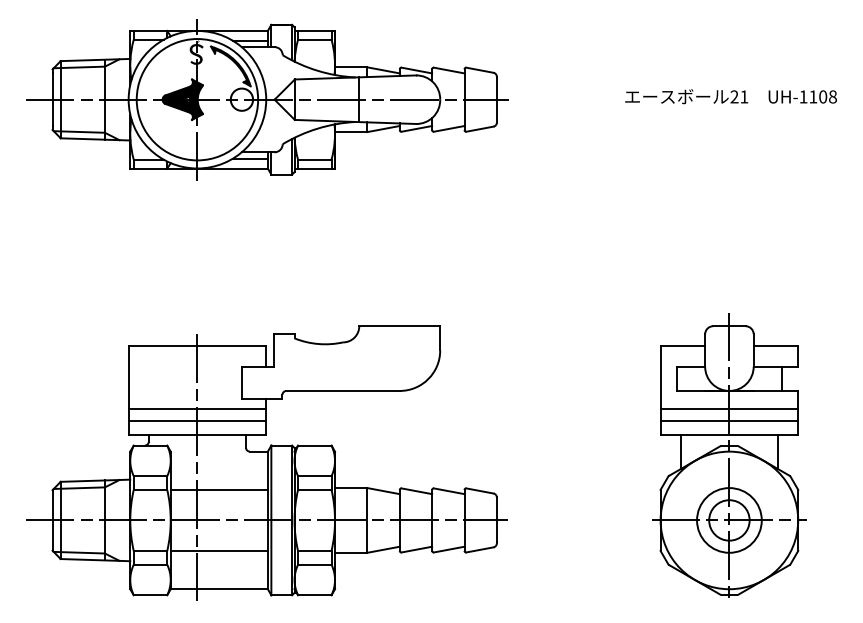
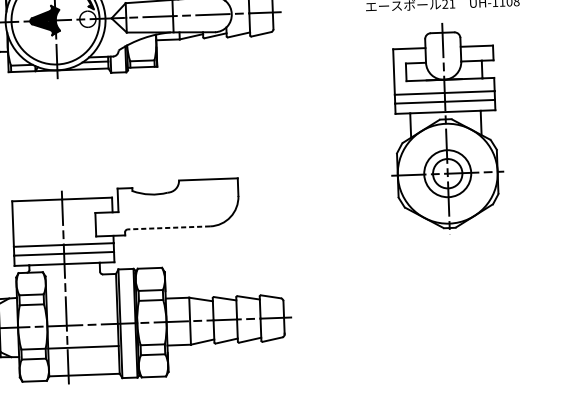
line: (343, 390) -> (169, 227), solid -> dashed
part: (729, 455) -> (446, 126), moved
line: (218, 489) -> (81, 302), removed

